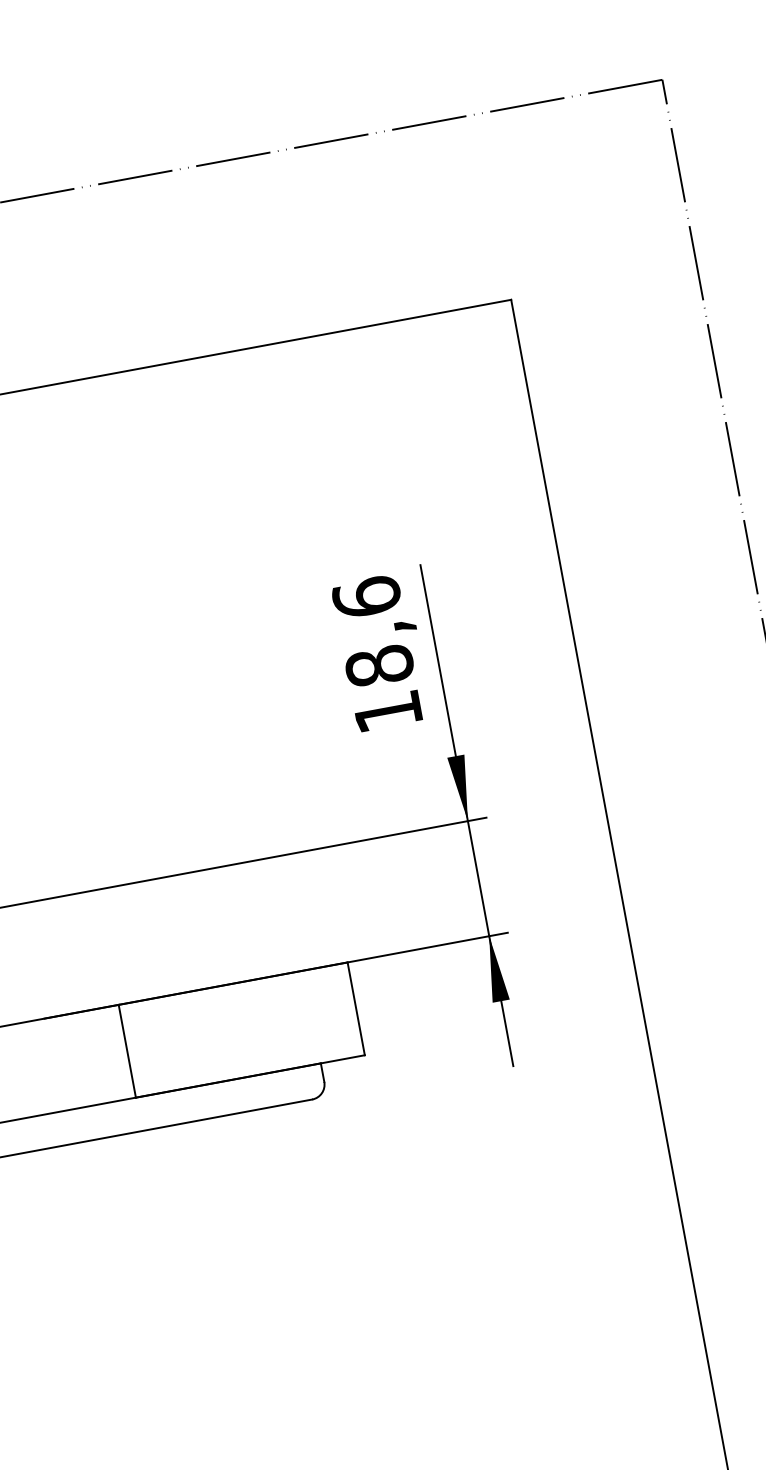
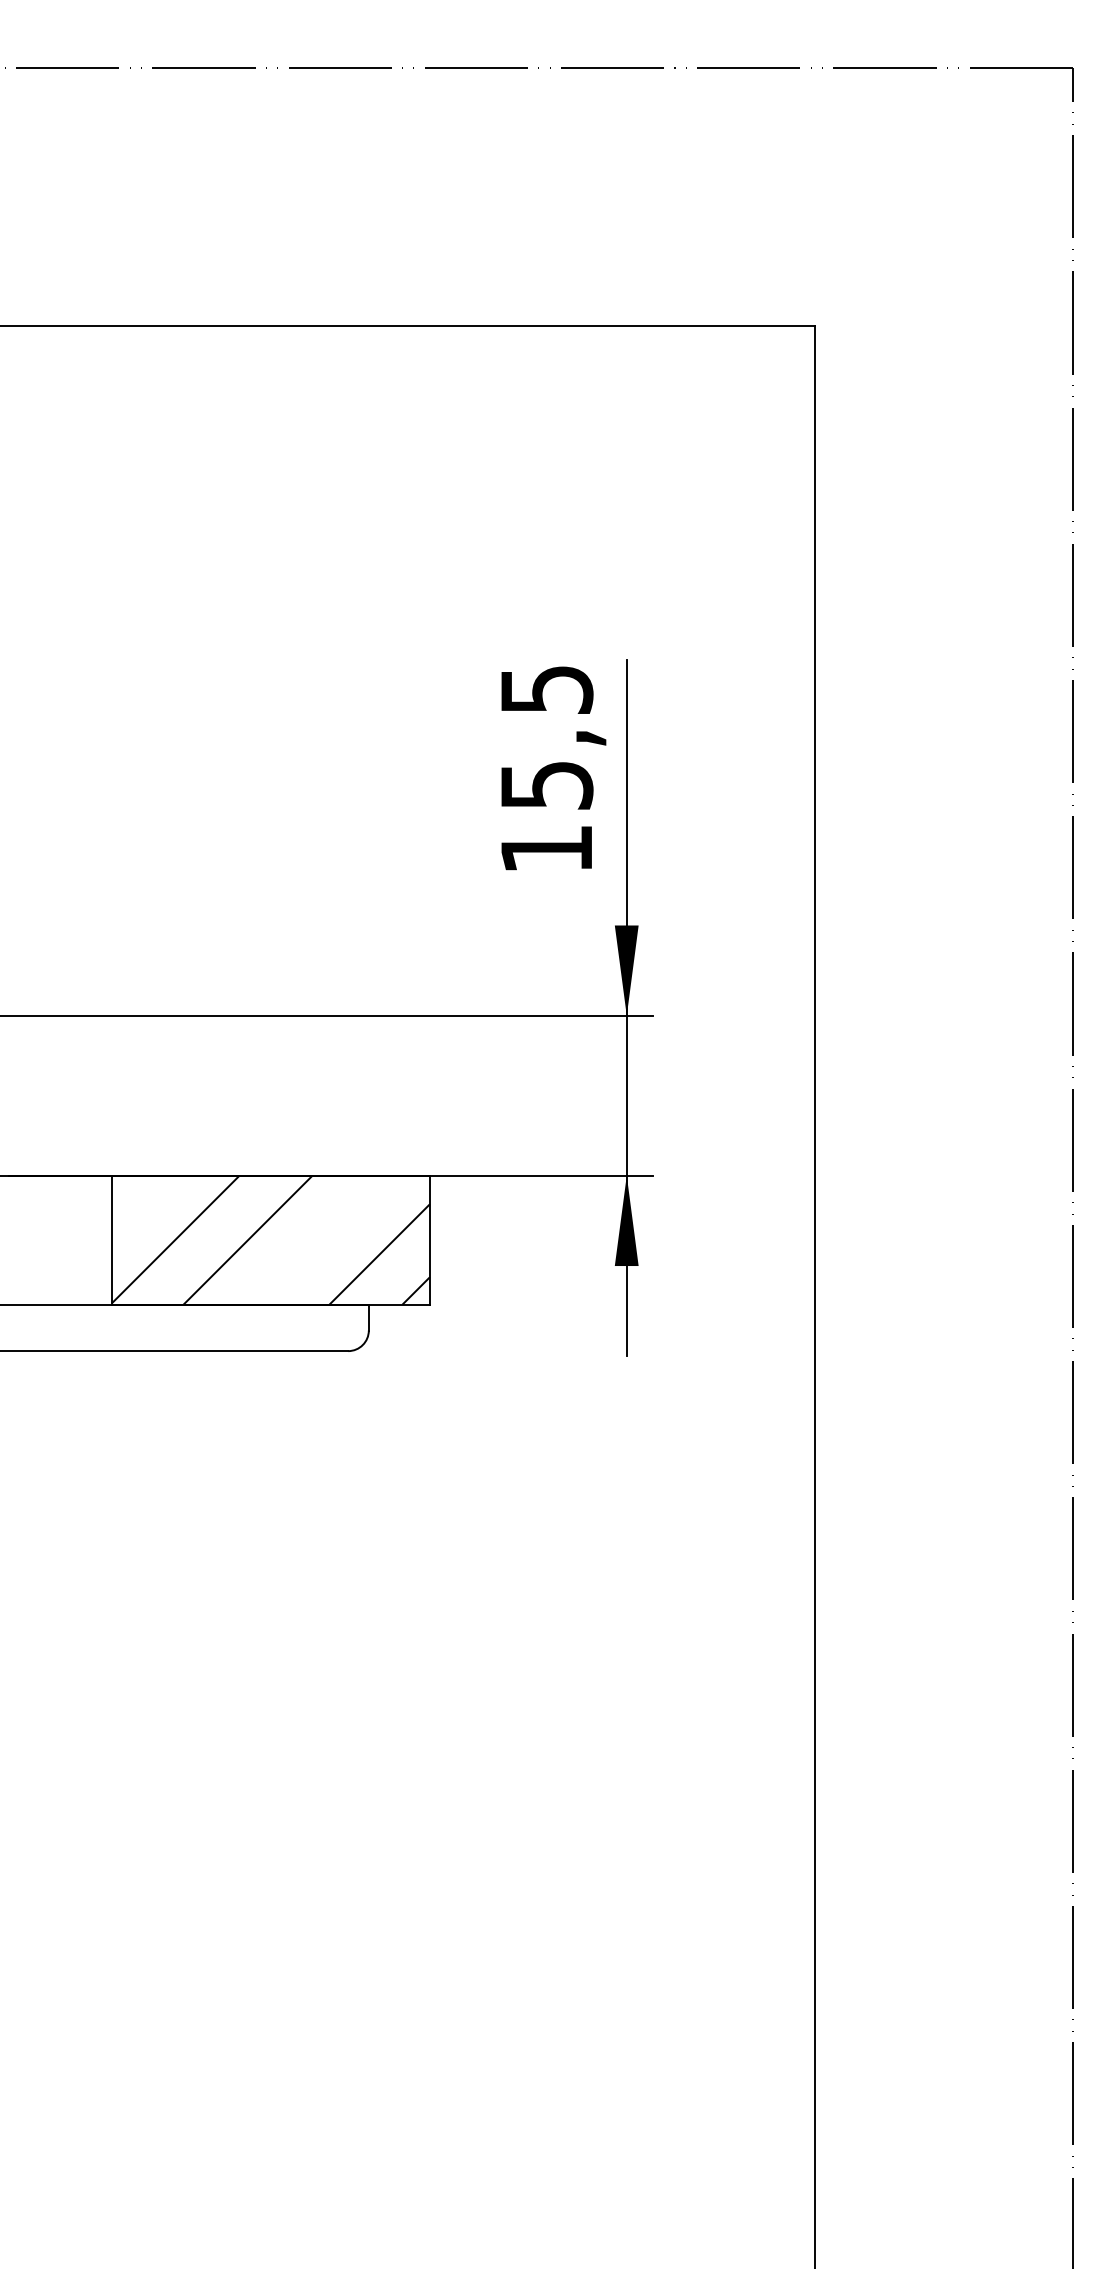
text: (373, 631) -> (546, 737), 18,6 -> 15,5
hatch: (241, 1029) -> (270, 1239), added

